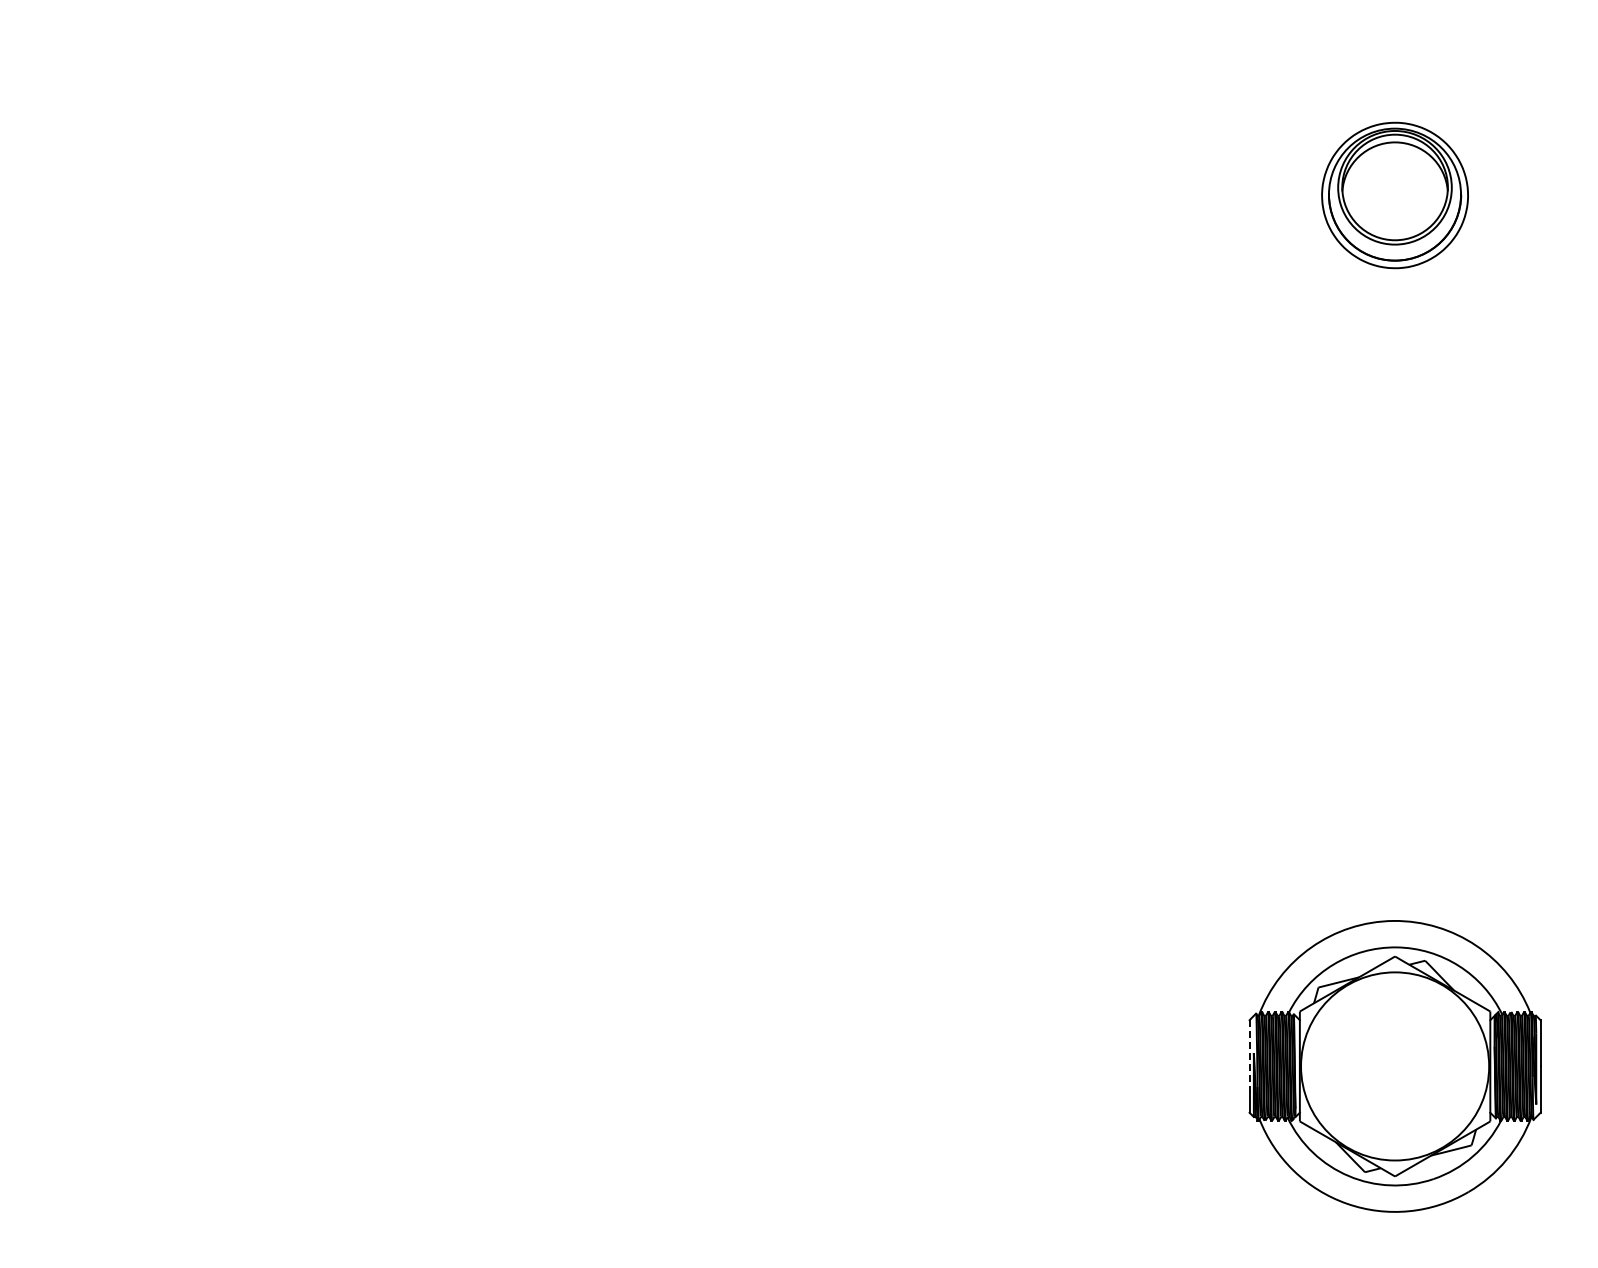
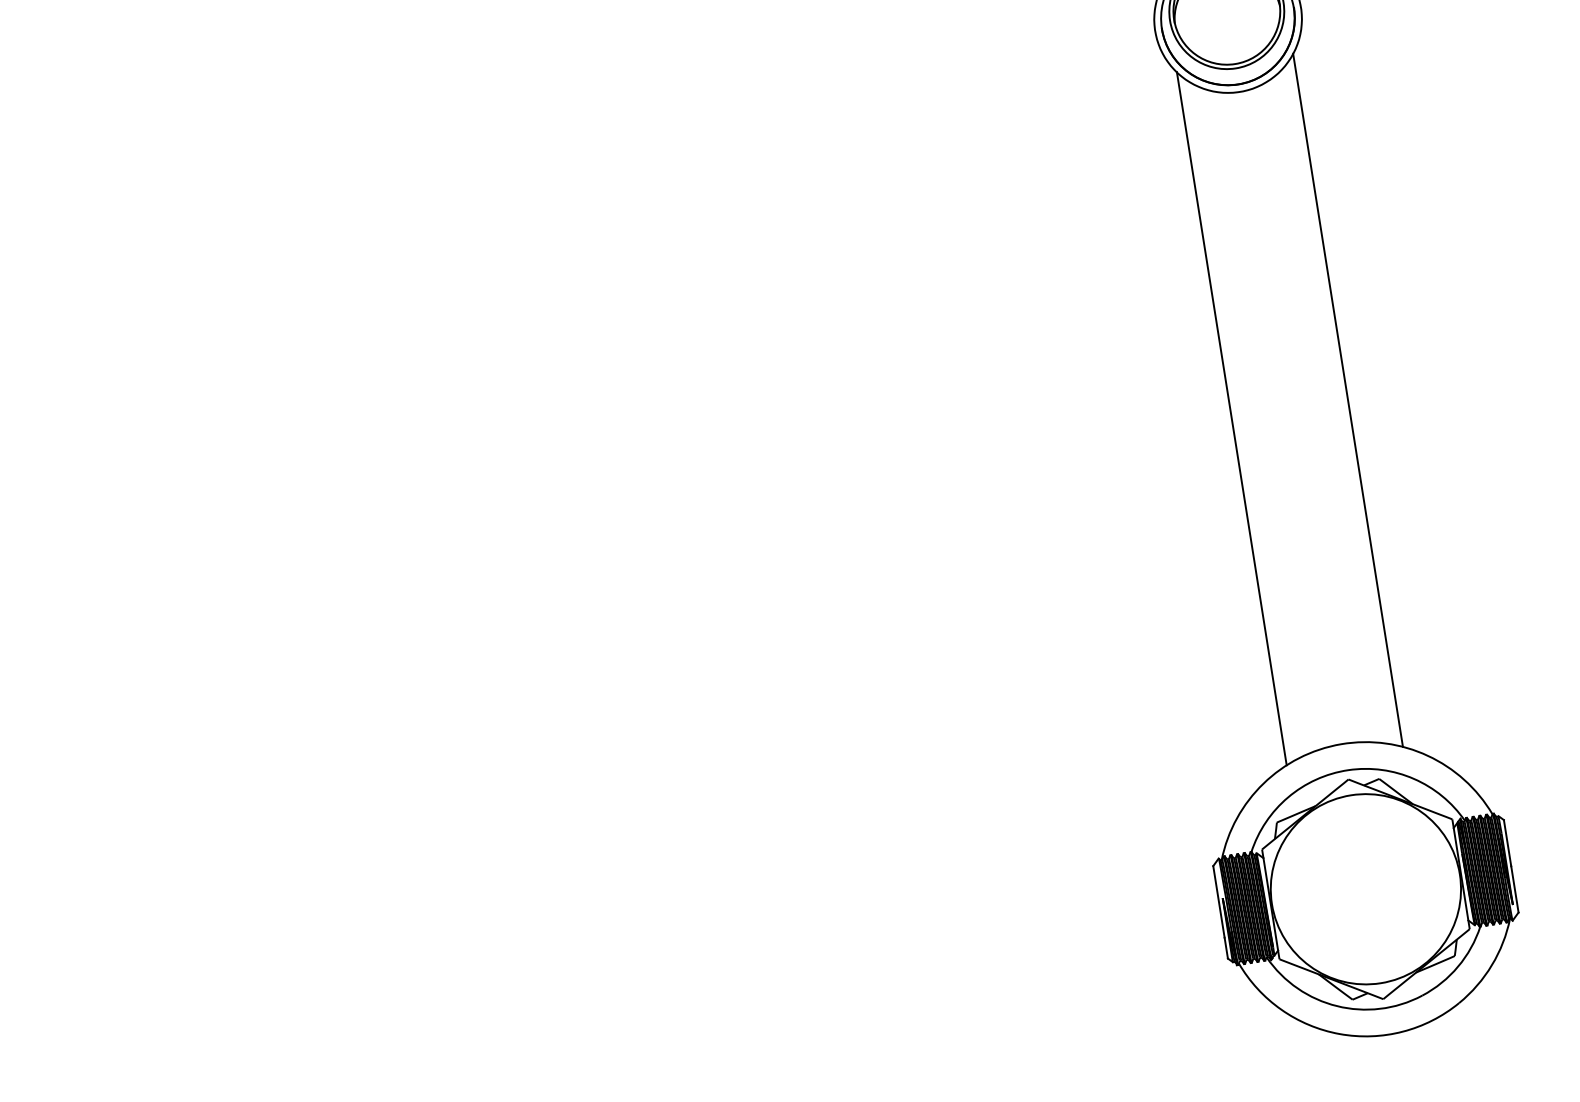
line: (1336, 586) -> (1231, 419), added
line: (1453, 586) -> (1348, 400), added
line: (1249, 1056) -> (1218, 902), dashed -> solid

